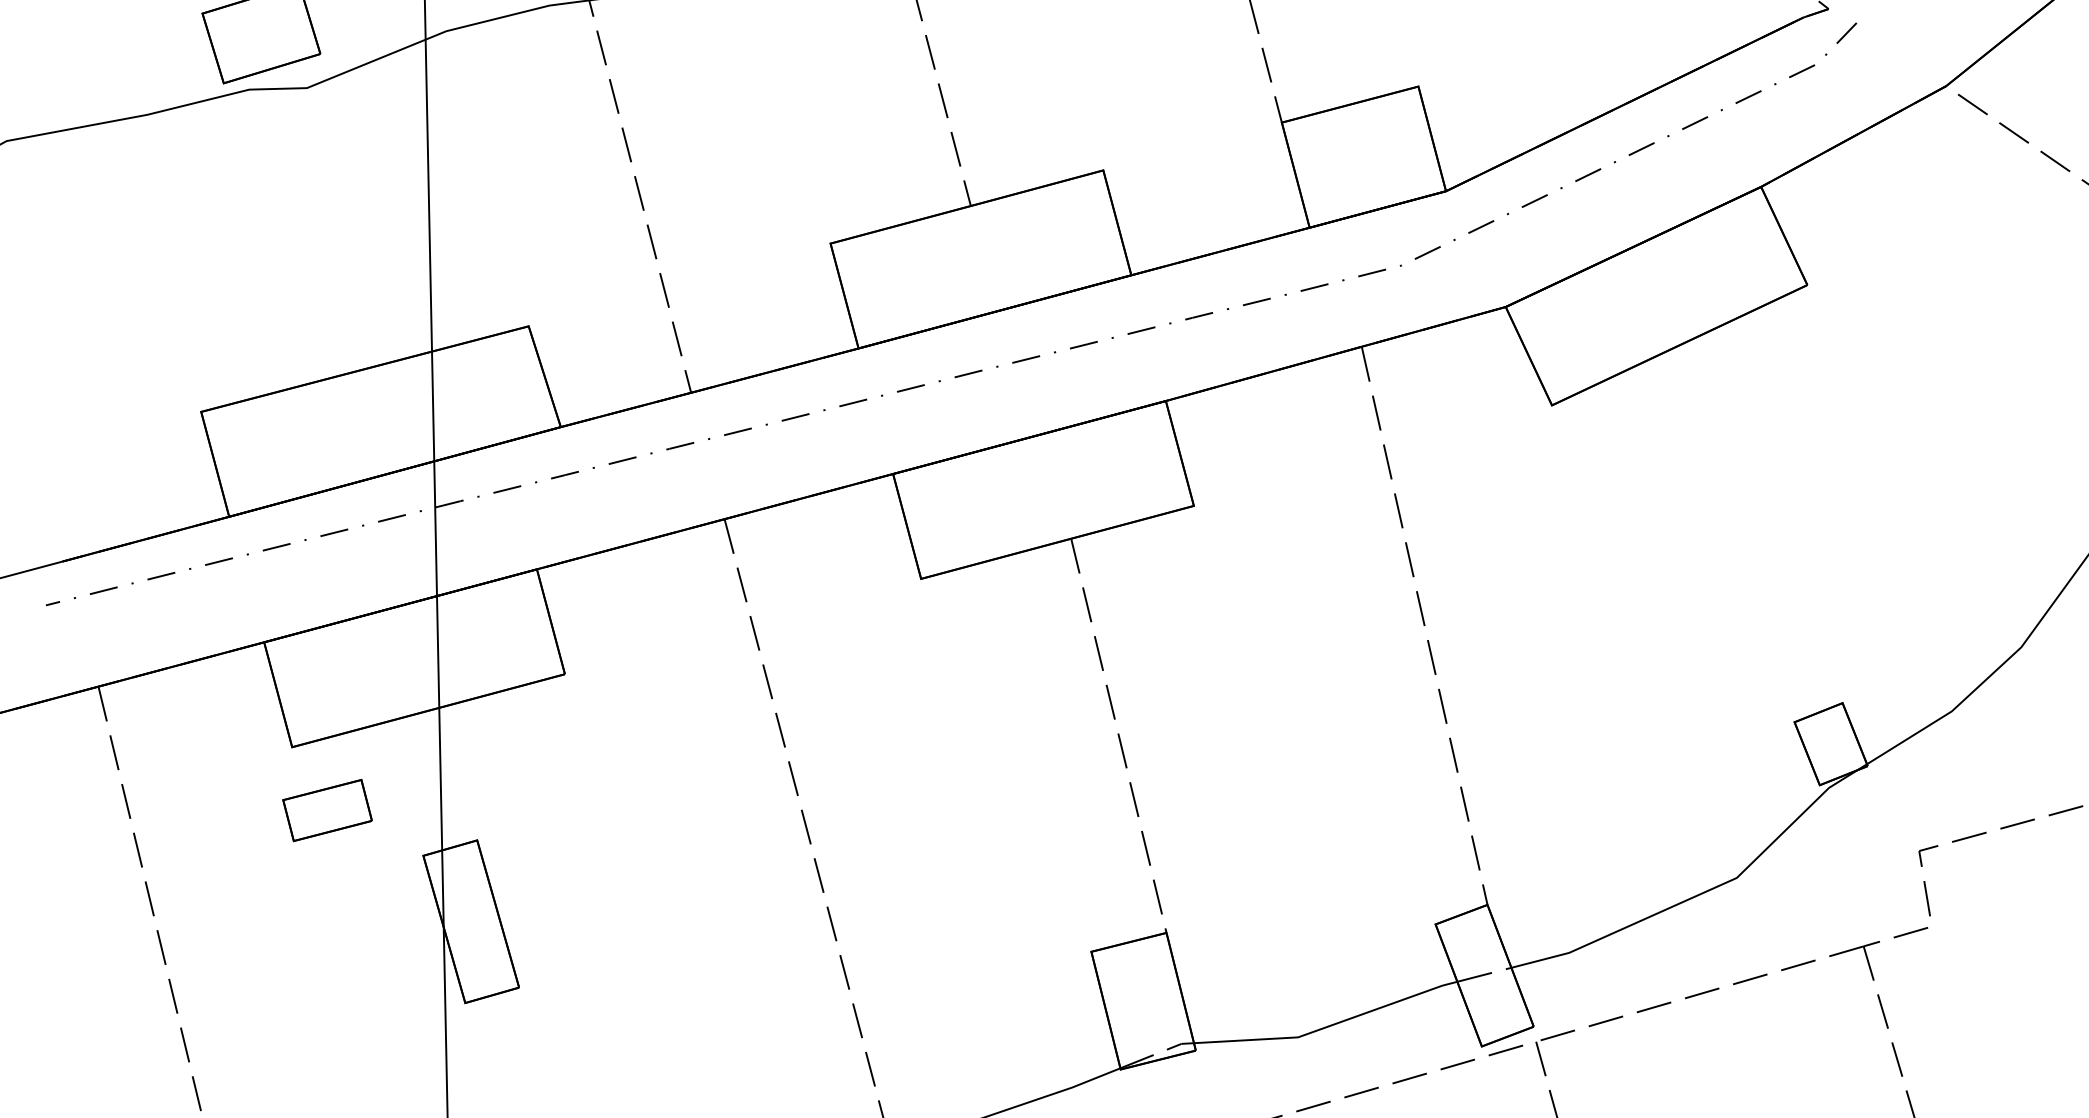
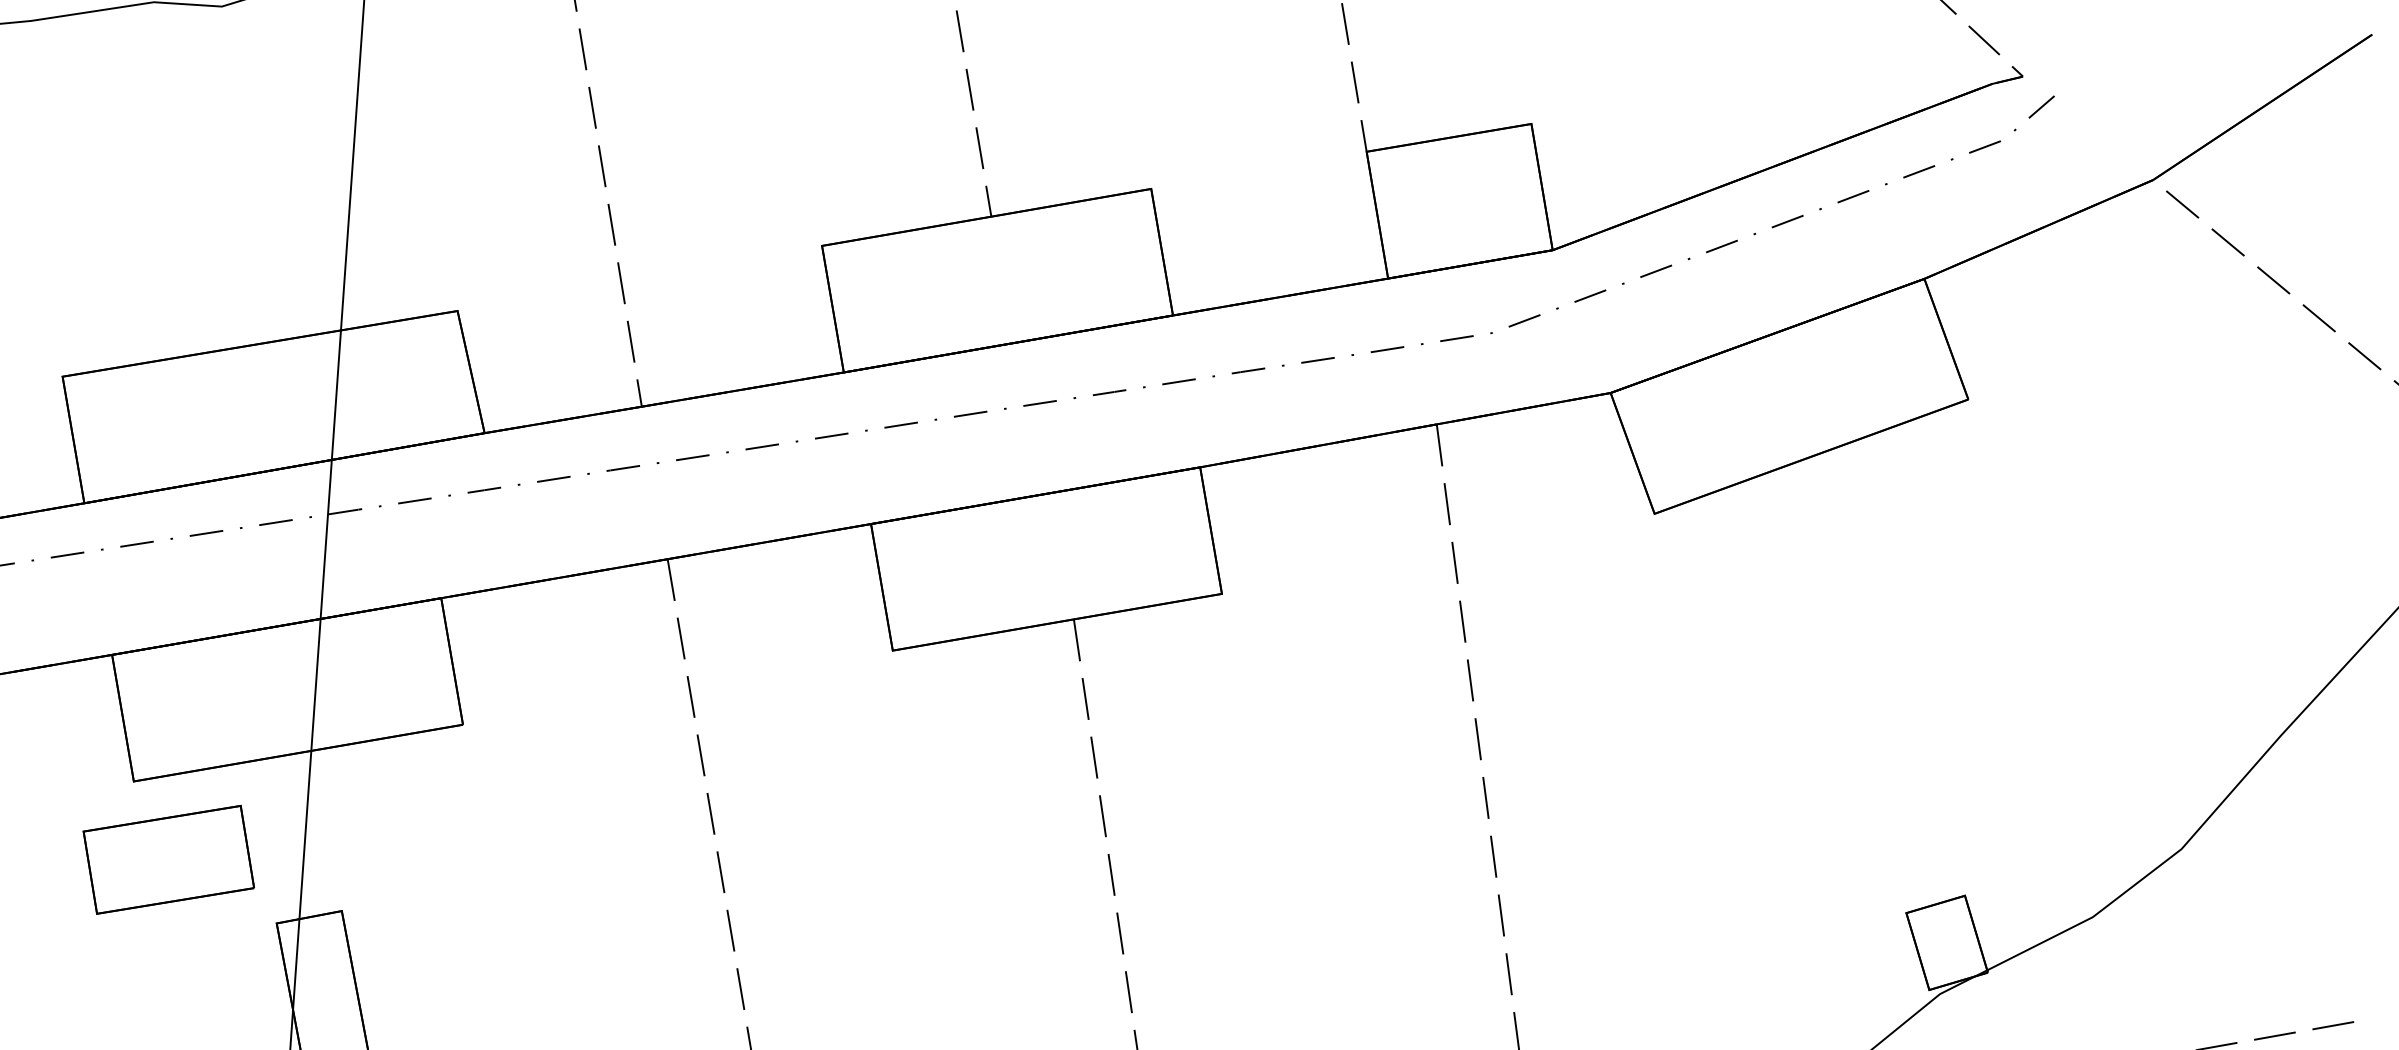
part: (327, 810) -> (168, 859), size x1.67

